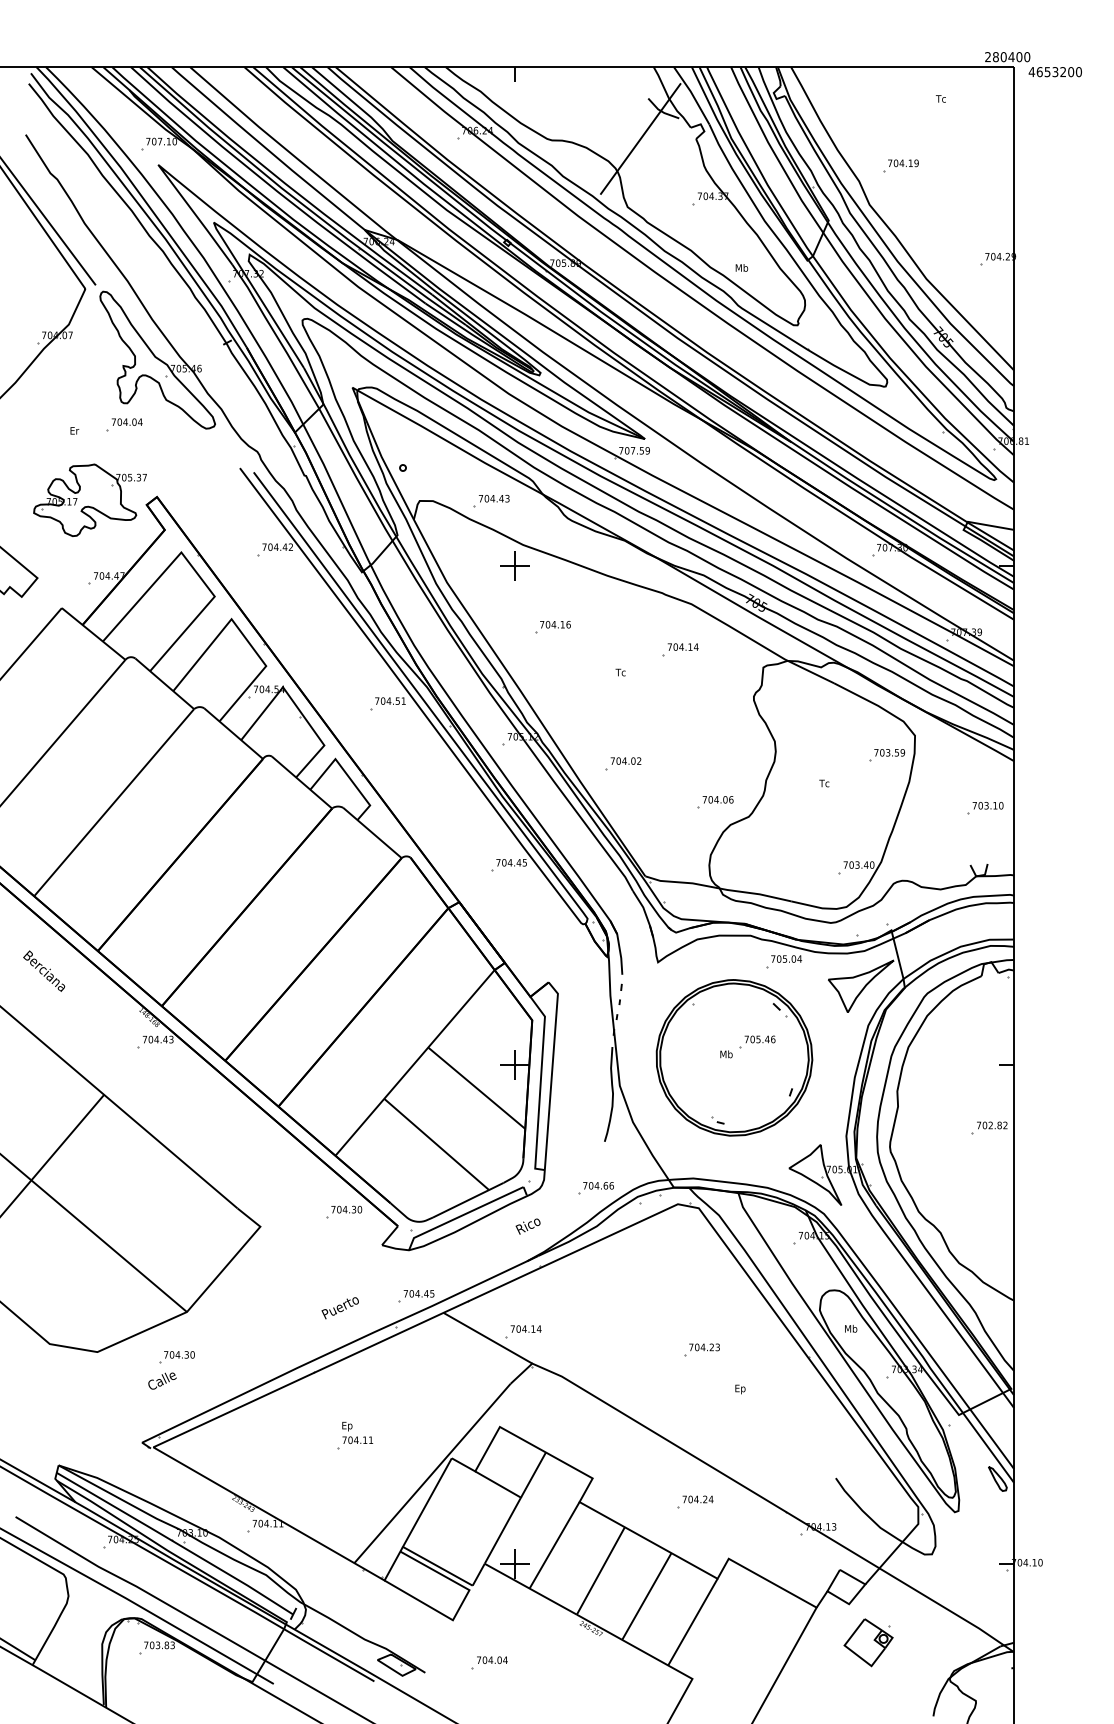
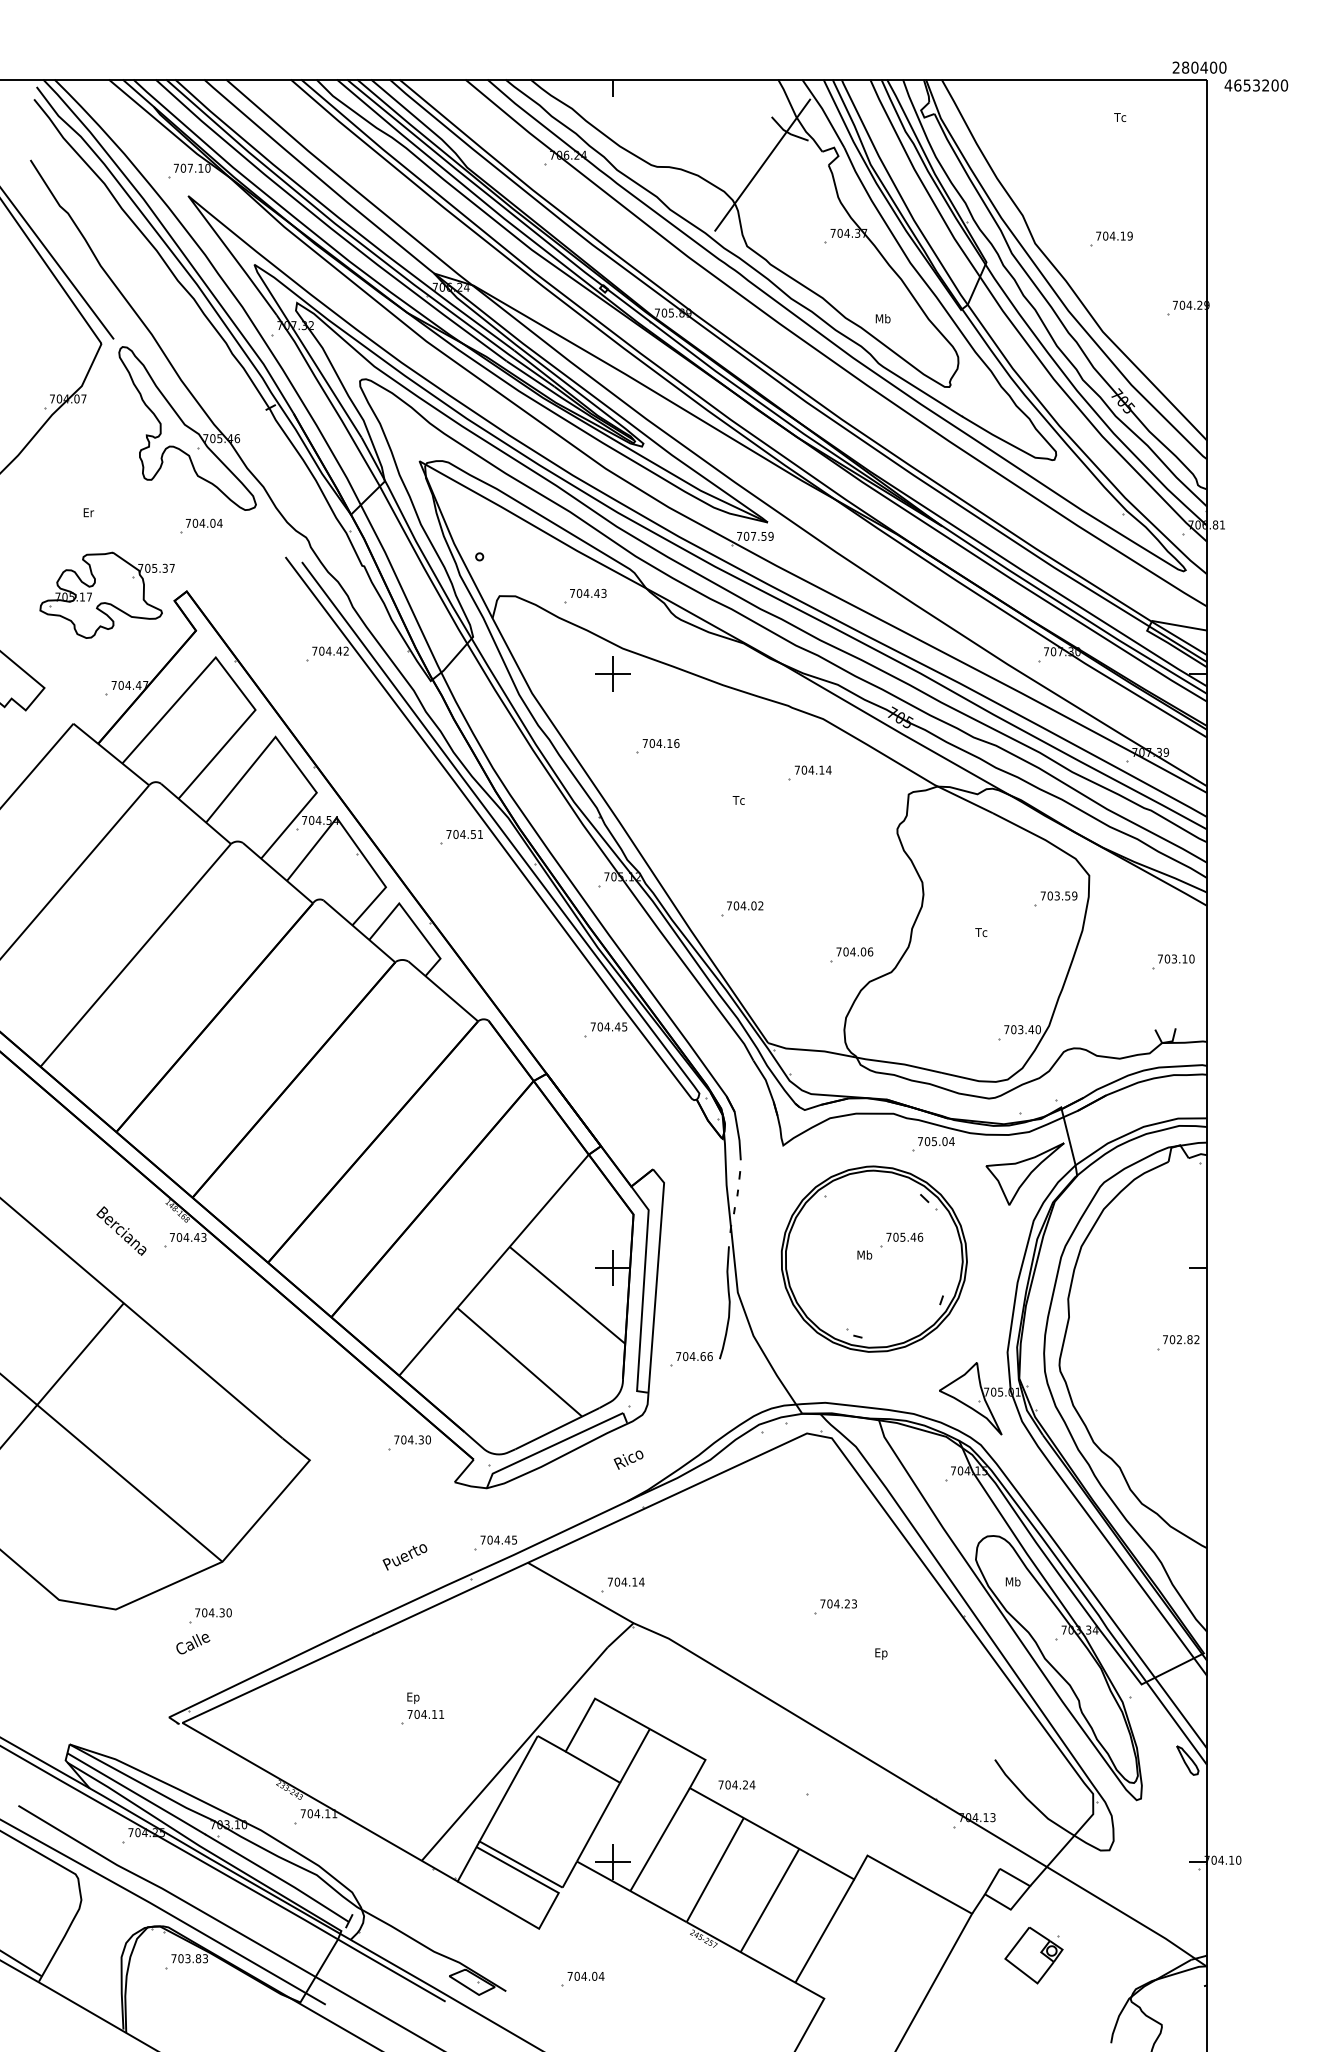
part: (900, 165) -> (1111, 238), moved
part: (124, 423) -> (201, 525), moved
text: (44, 970) -> (121, 1230), moved
part: (596, 1188) -> (691, 1359), moved
text: (697, 1499) -> (736, 1784), moved

